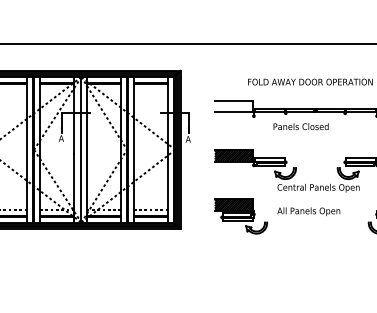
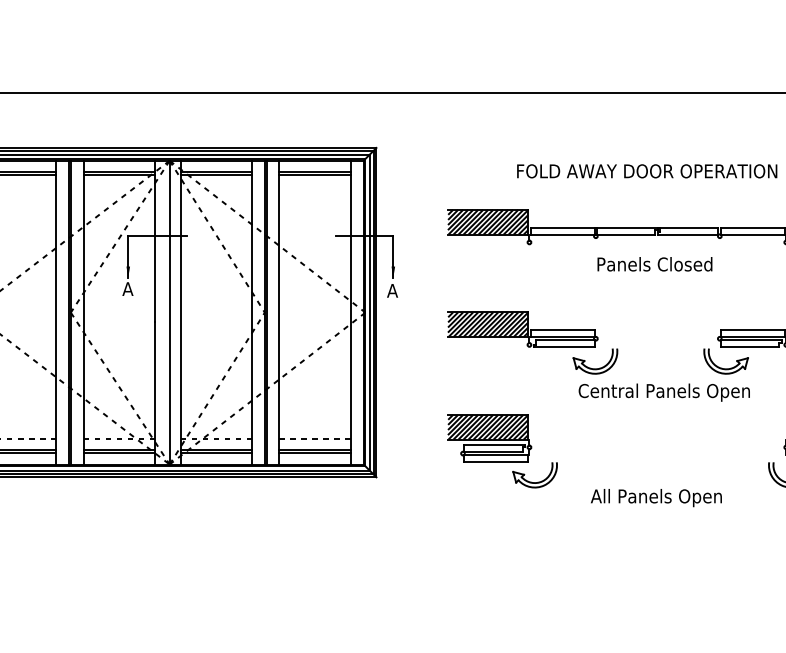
hatch: (233, 106) -> (486, 222), added
text: (300, 126) -> (653, 263), moved
text: (308, 211) -> (655, 497), moved

